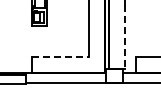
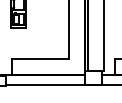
line: (124, 37) -> (103, 39), dashed -> solid
line: (60, 56) -> (39, 58), dashed -> solid

